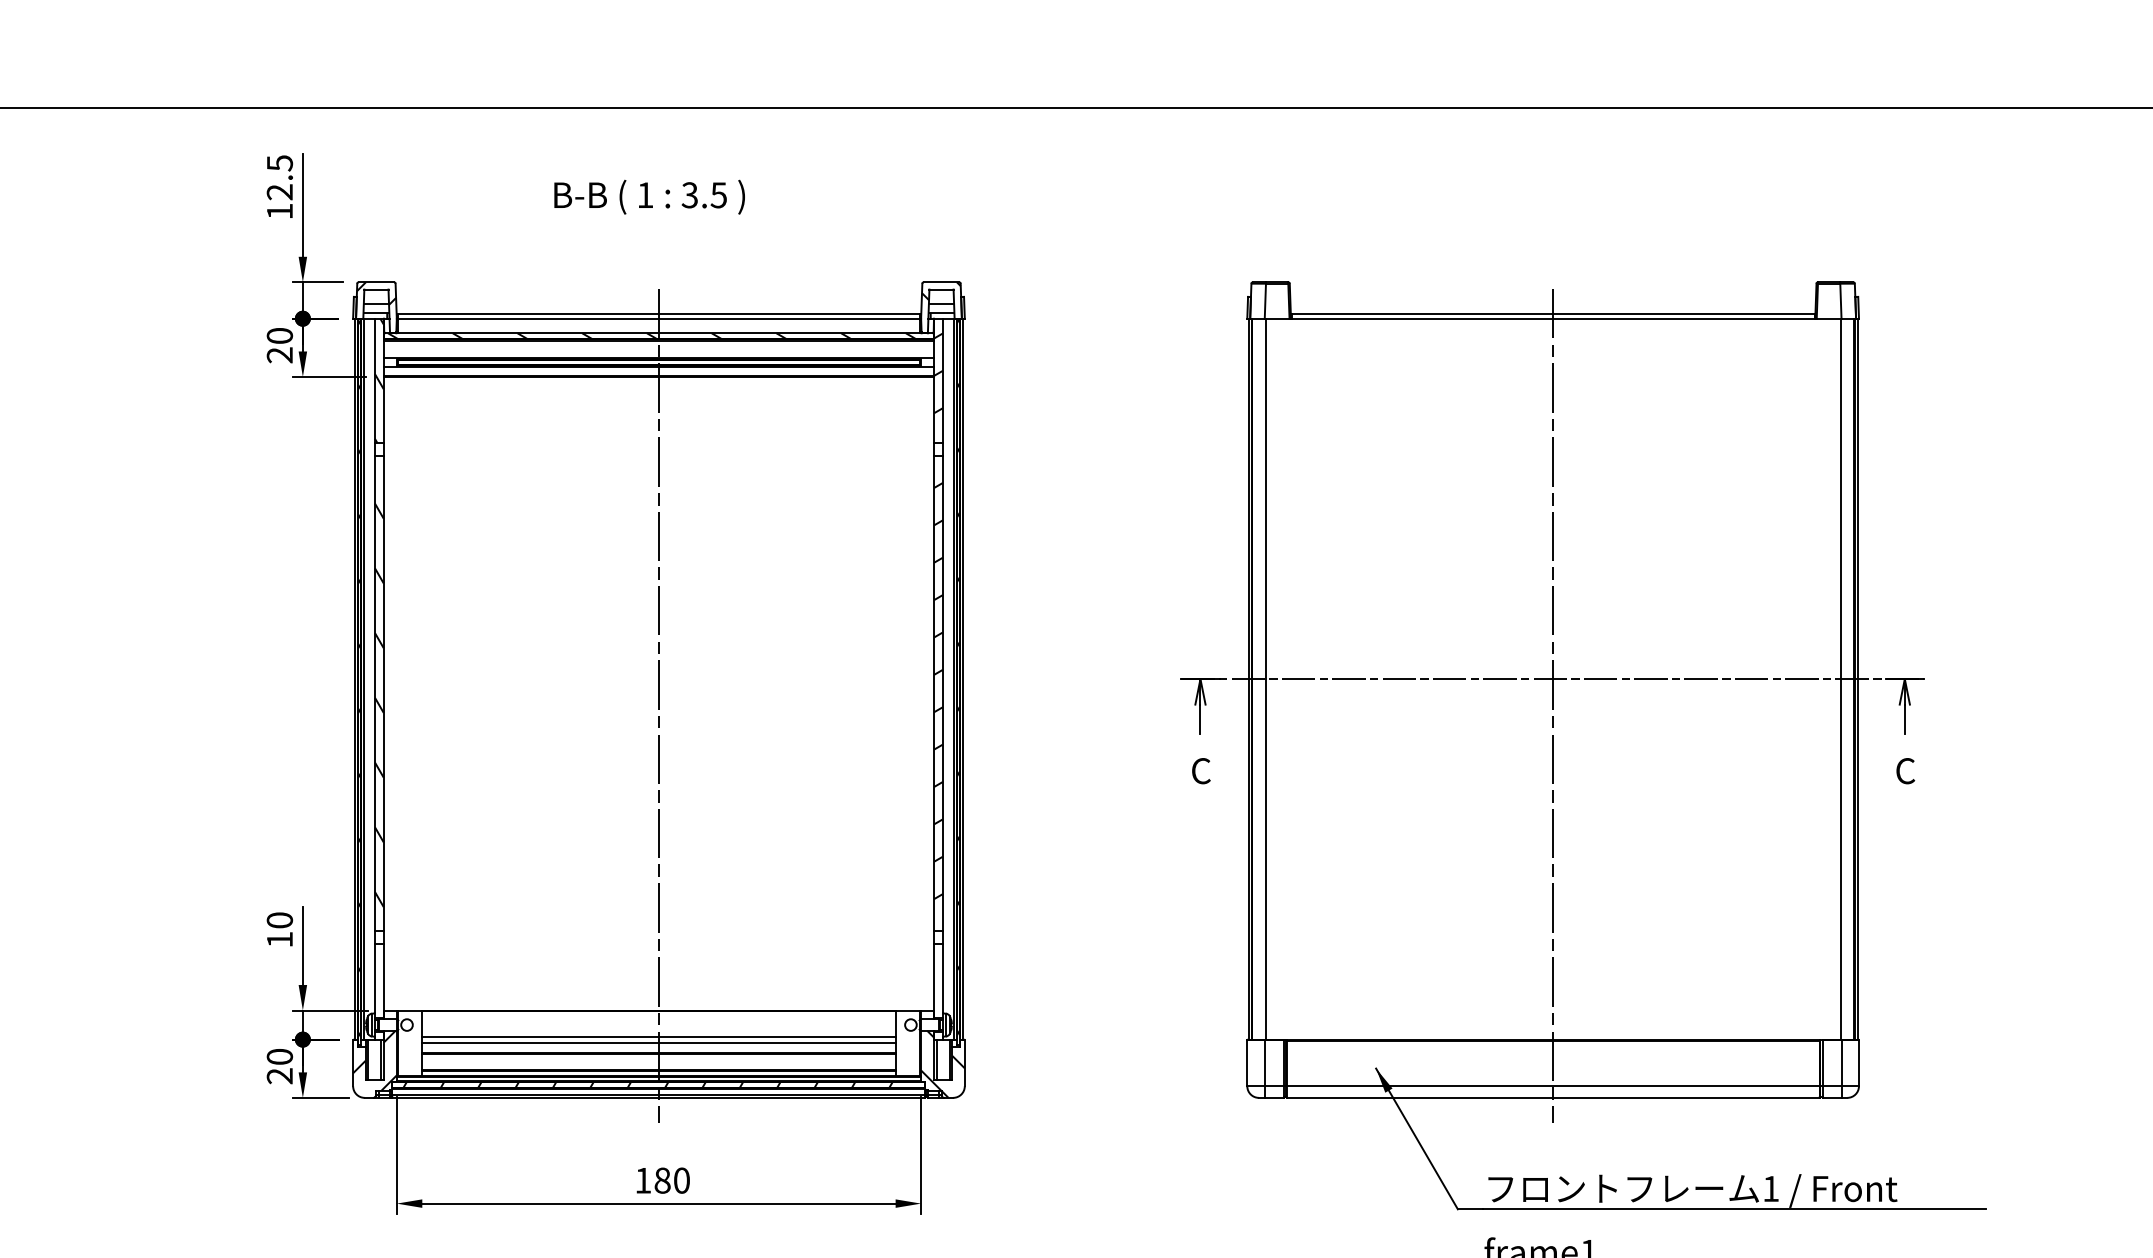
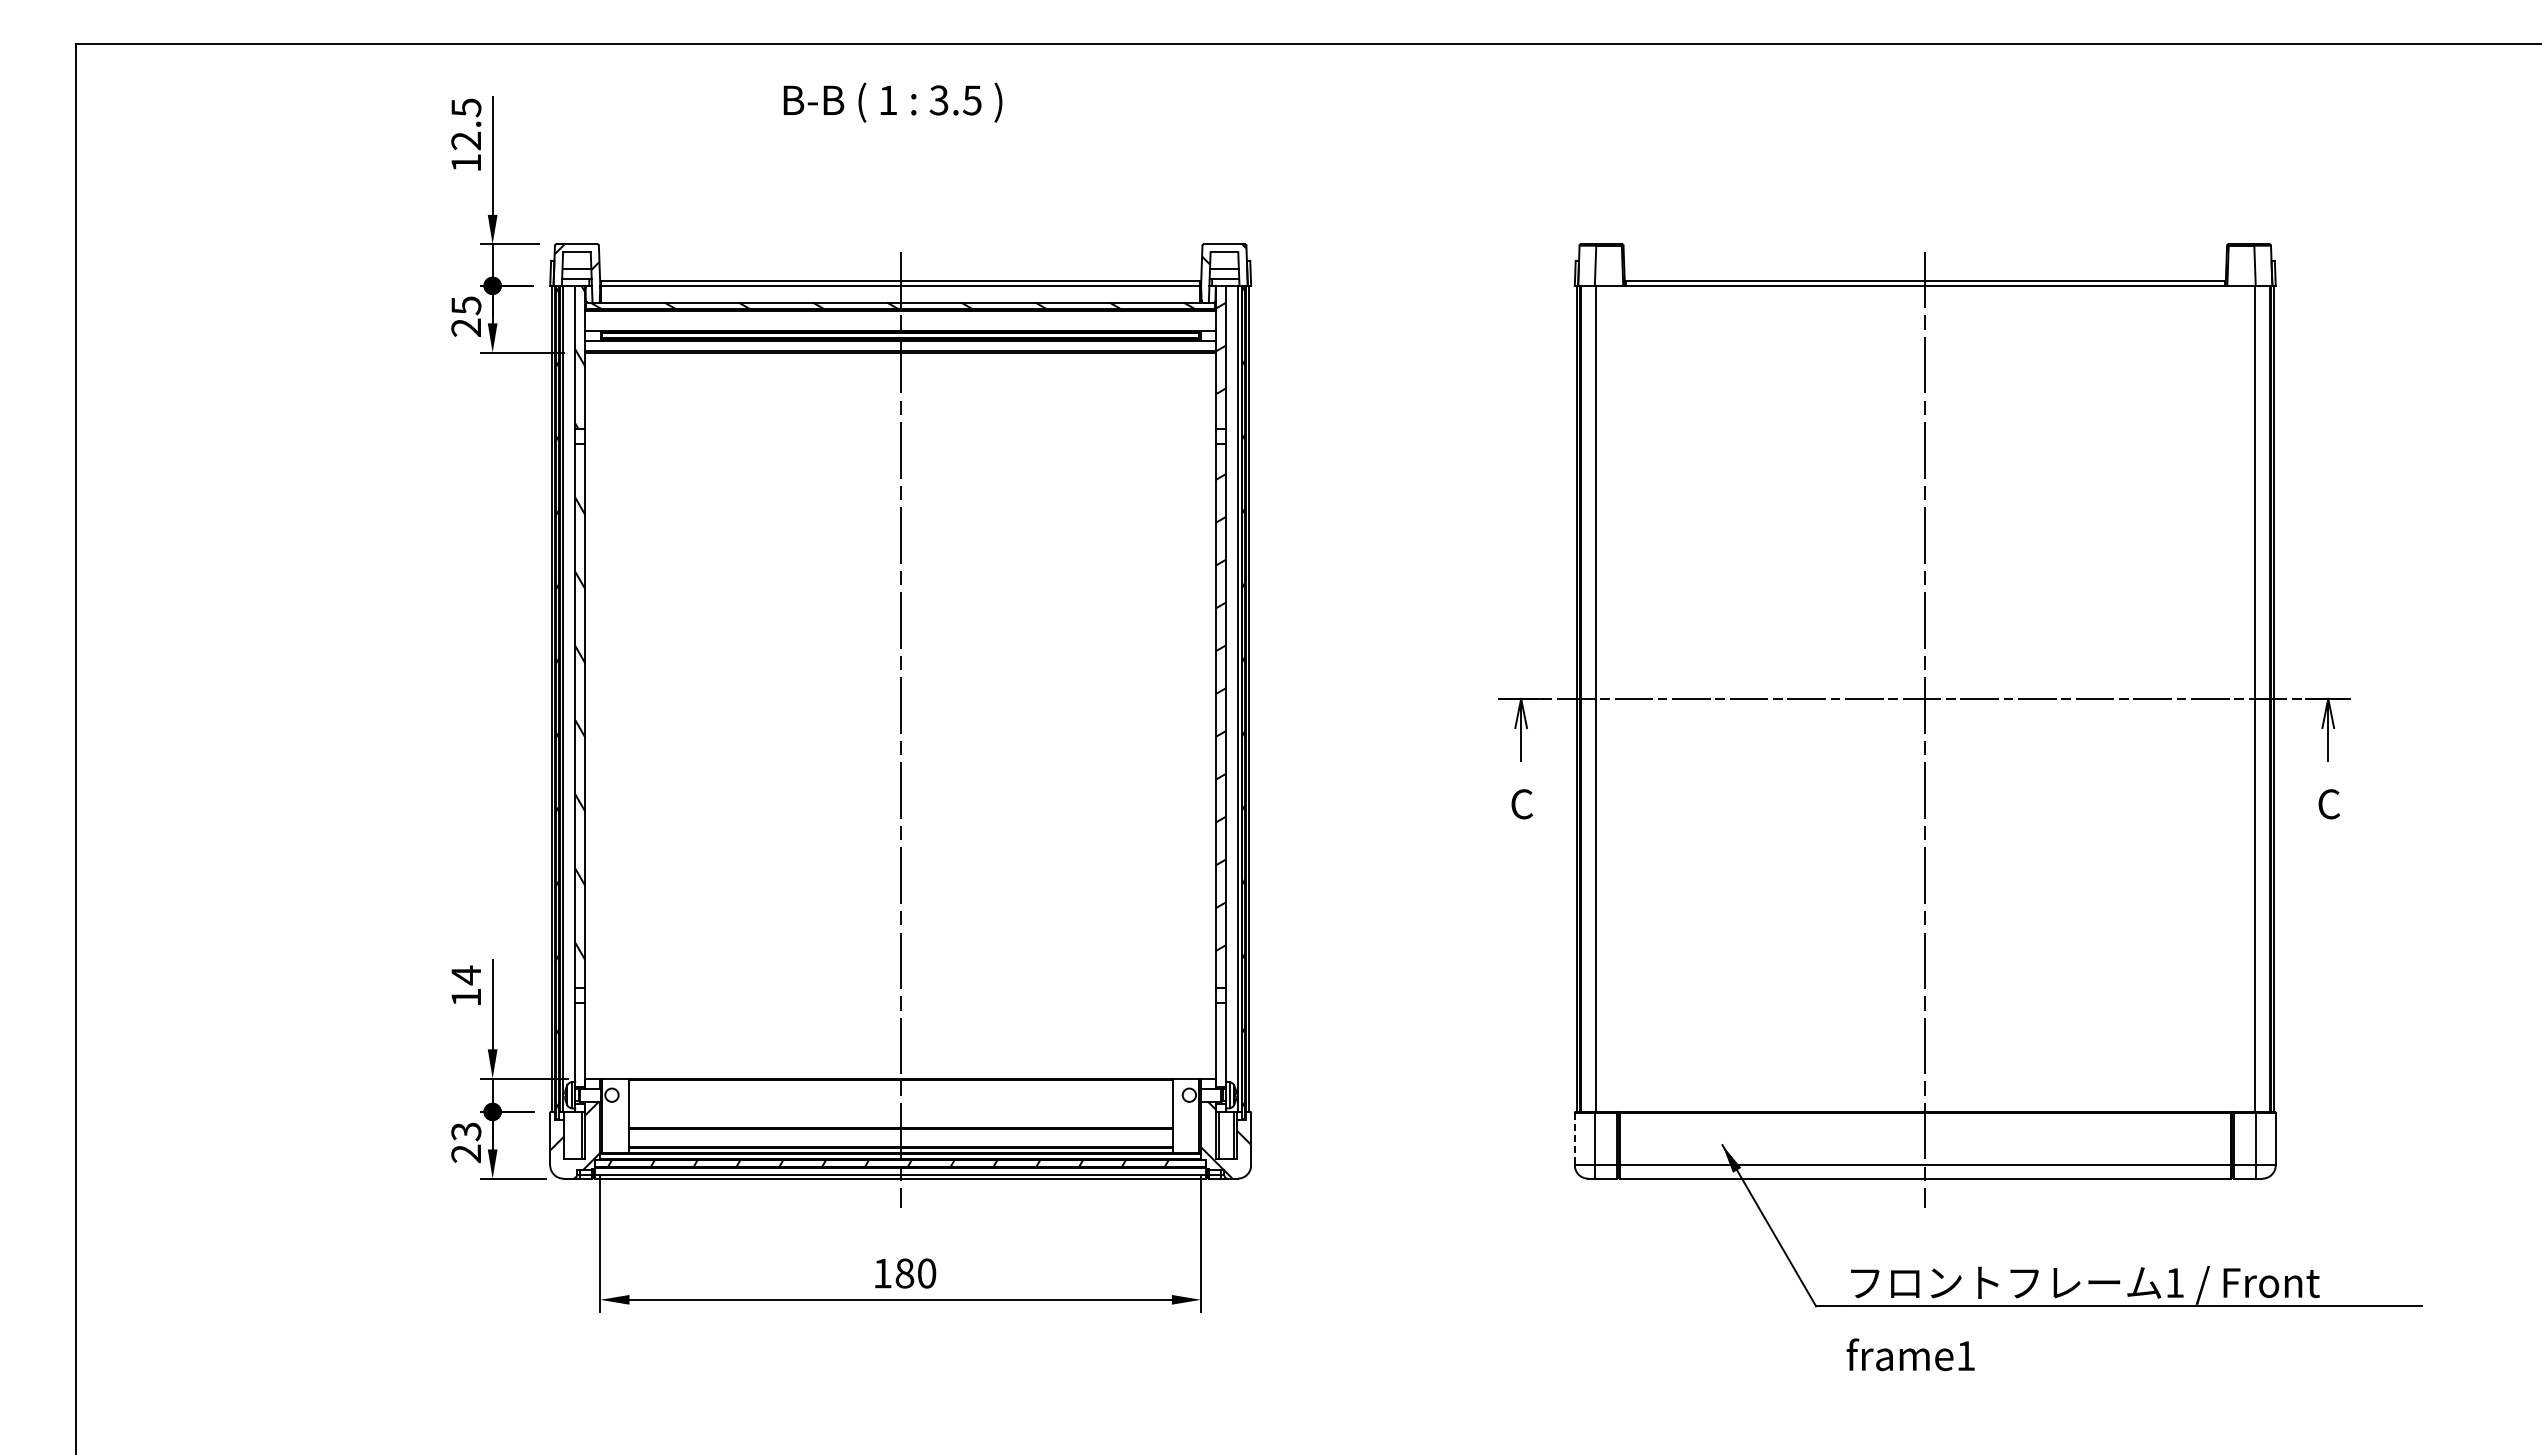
text: (649, 197) -> (892, 102), moved
text: (280, 335) -> (466, 305), 20 -> 25
text: (280, 920) -> (466, 975), 10 -> 14
line: (658, 1036) -> (900, 1108), removed
line: (658, 1042) -> (900, 1115), removed
text: (280, 1056) -> (466, 1131), 20 -> 23
line: (368, 1059) -> (567, 1134), removed
line: (1247, 1063) -> (1574, 1139), solid -> dashed

